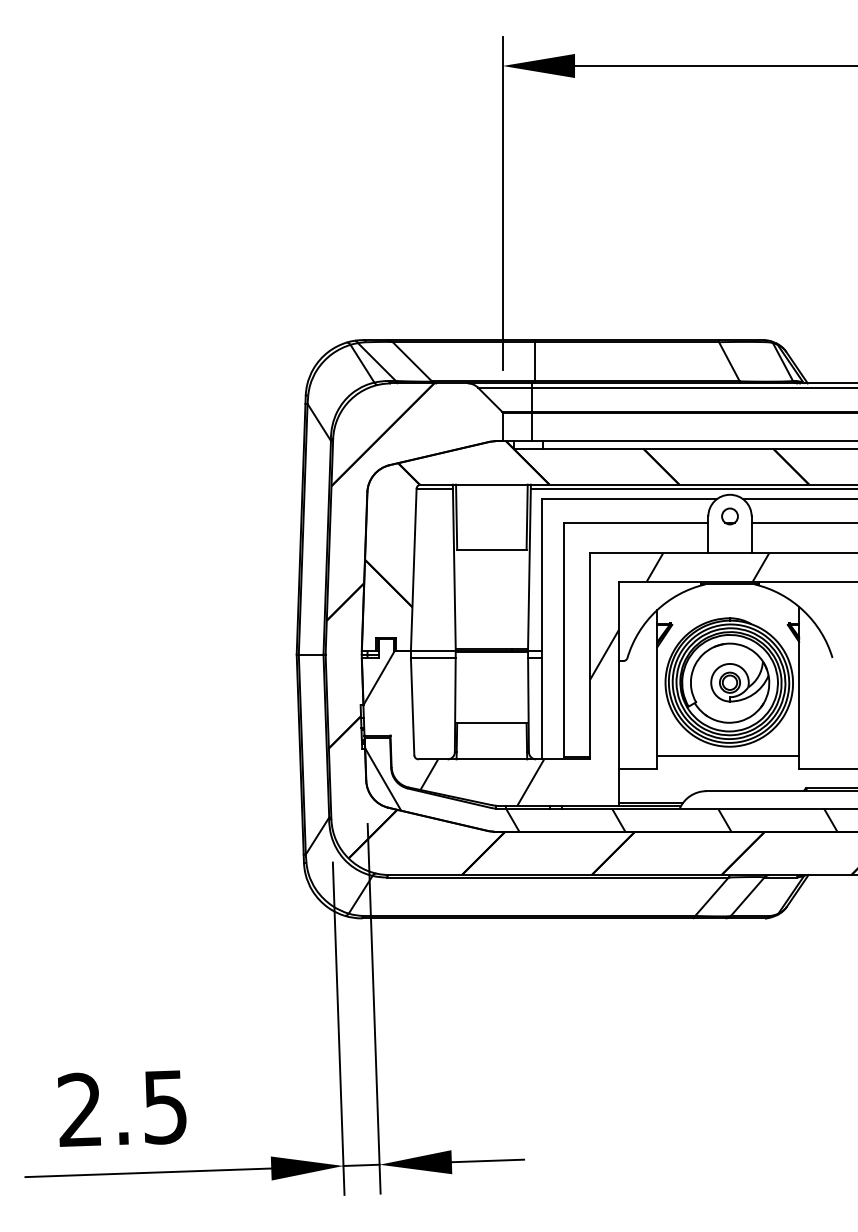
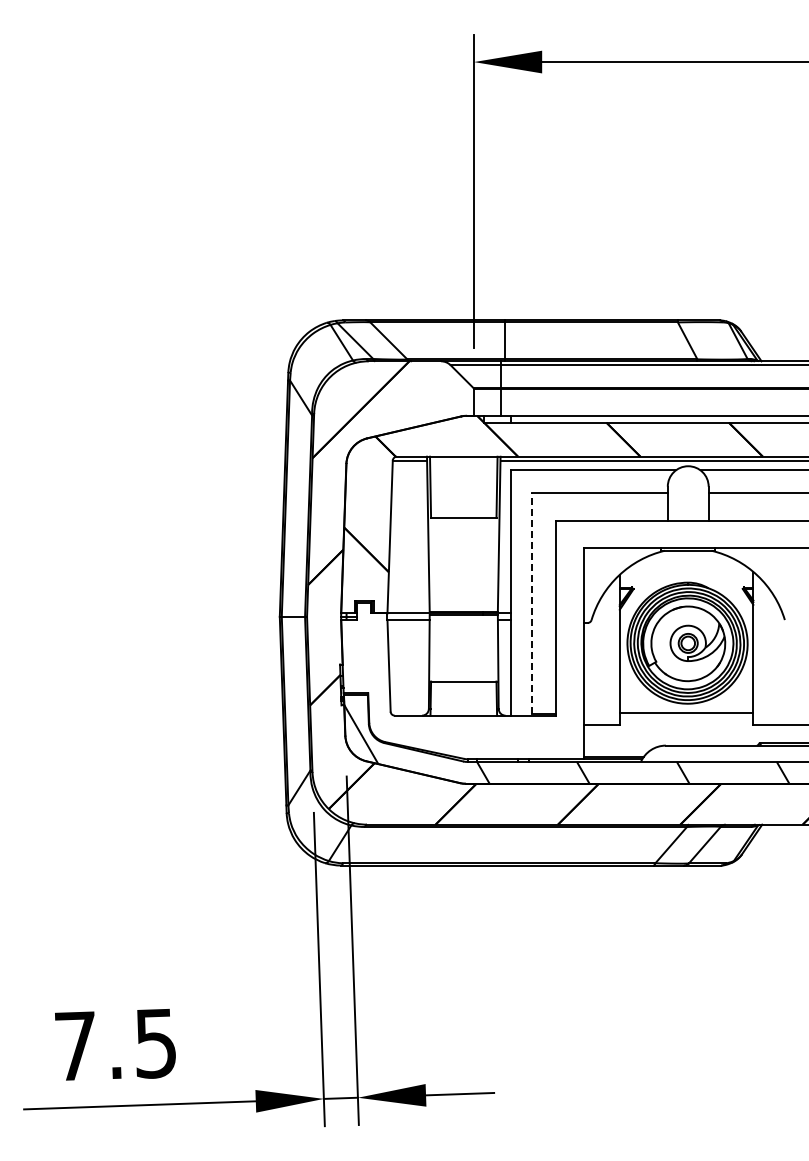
part: (729, 516) -> (687, 486), removed
line: (563, 639) -> (531, 602), solid -> dashed
hatch: (565, 678) -> (533, 639), removed
text: (78, 1109) -> (74, 1045), 2.5 -> 7.5

